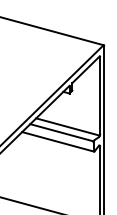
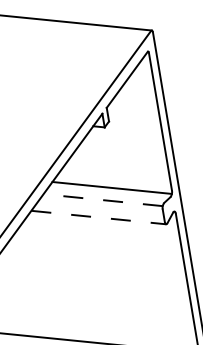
line: (62, 132) -> (103, 199), solid -> dashed
line: (58, 141) -> (99, 216), solid -> dashed

